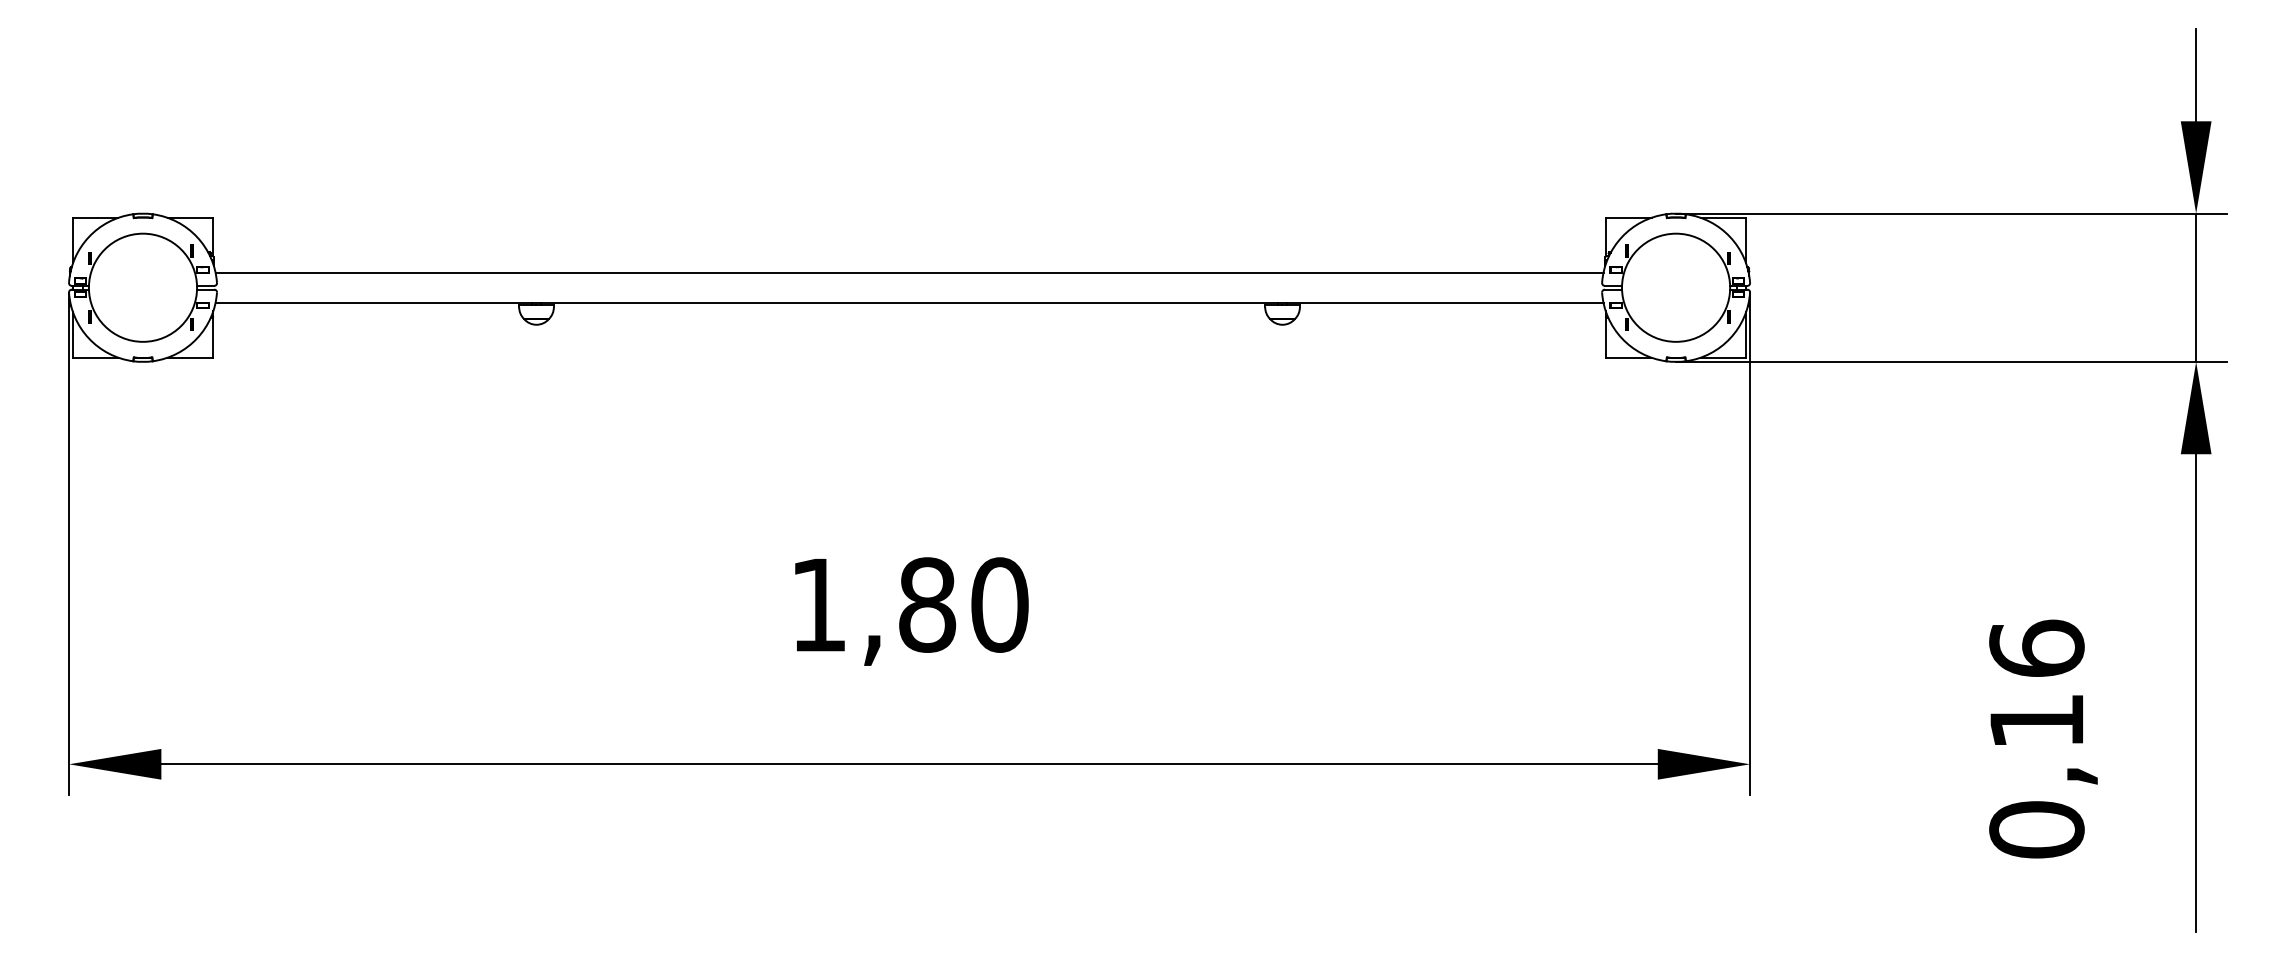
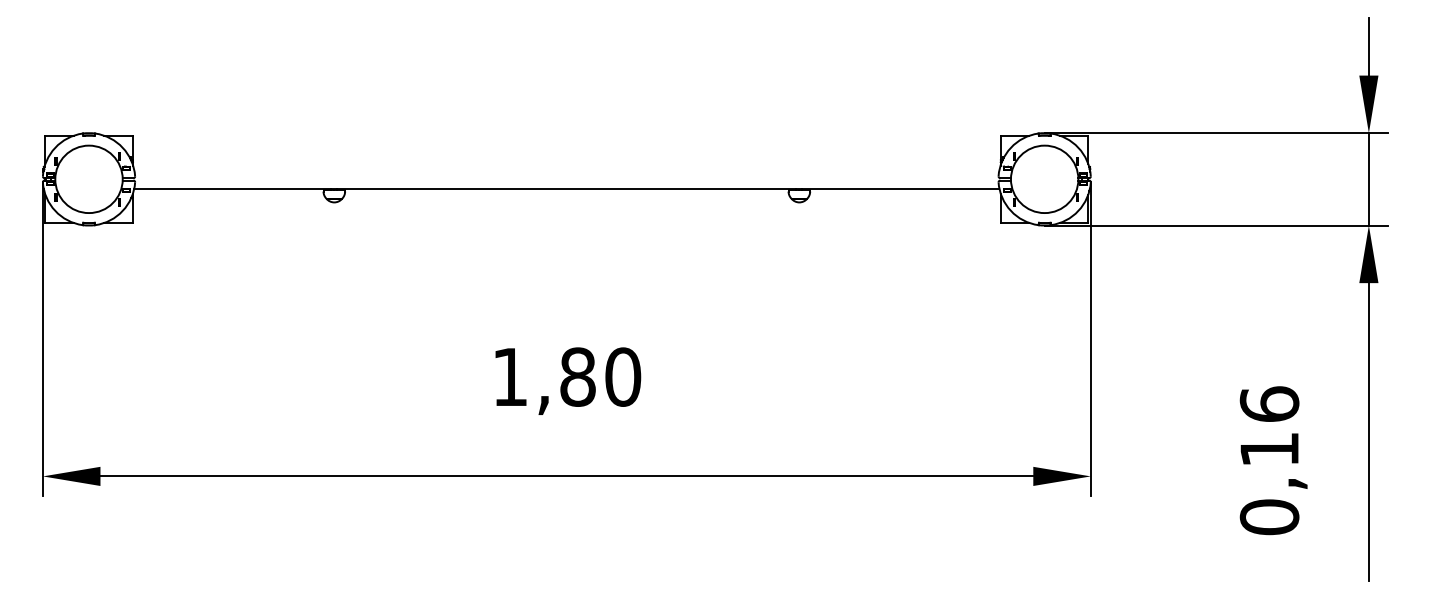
line: (908, 273) -> (566, 170), removed

